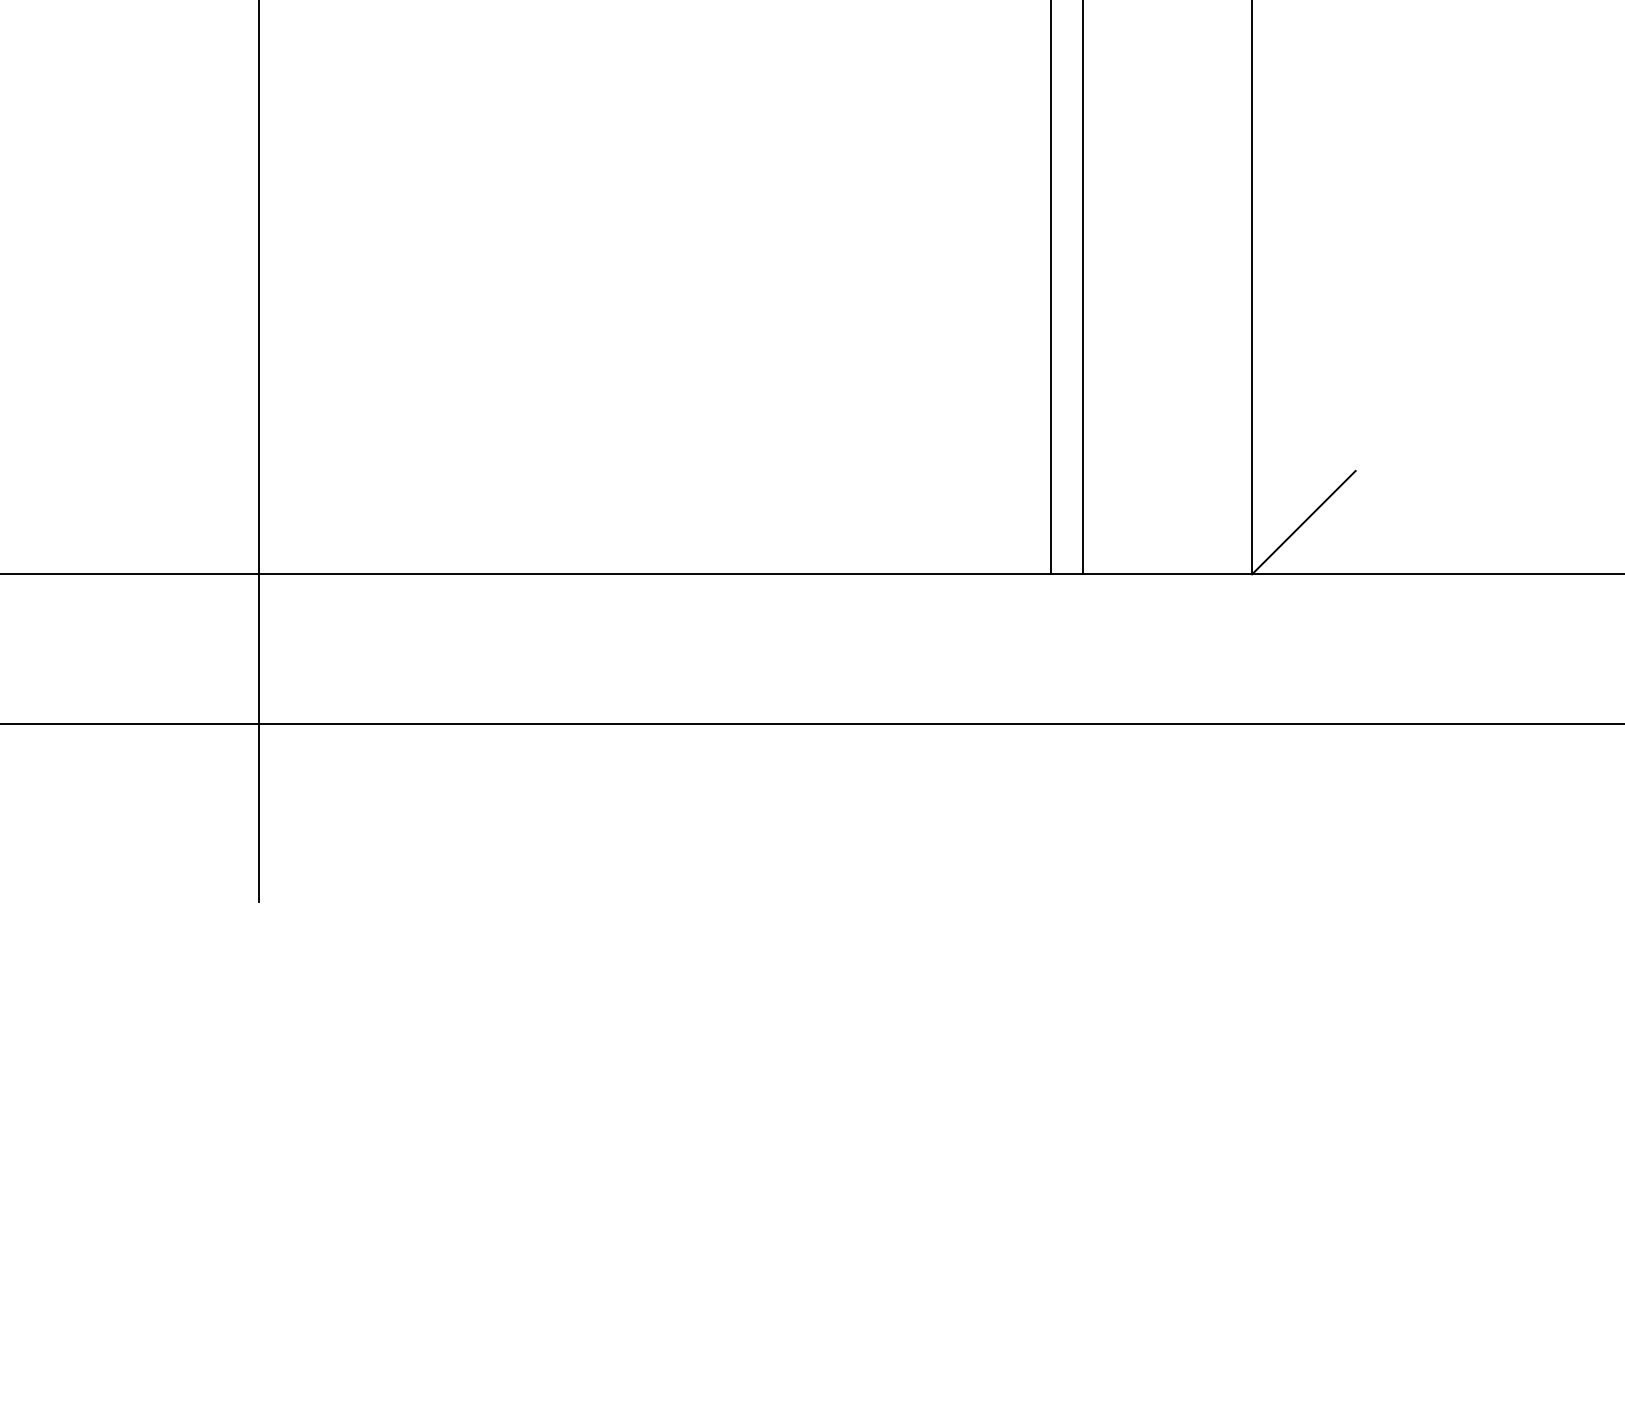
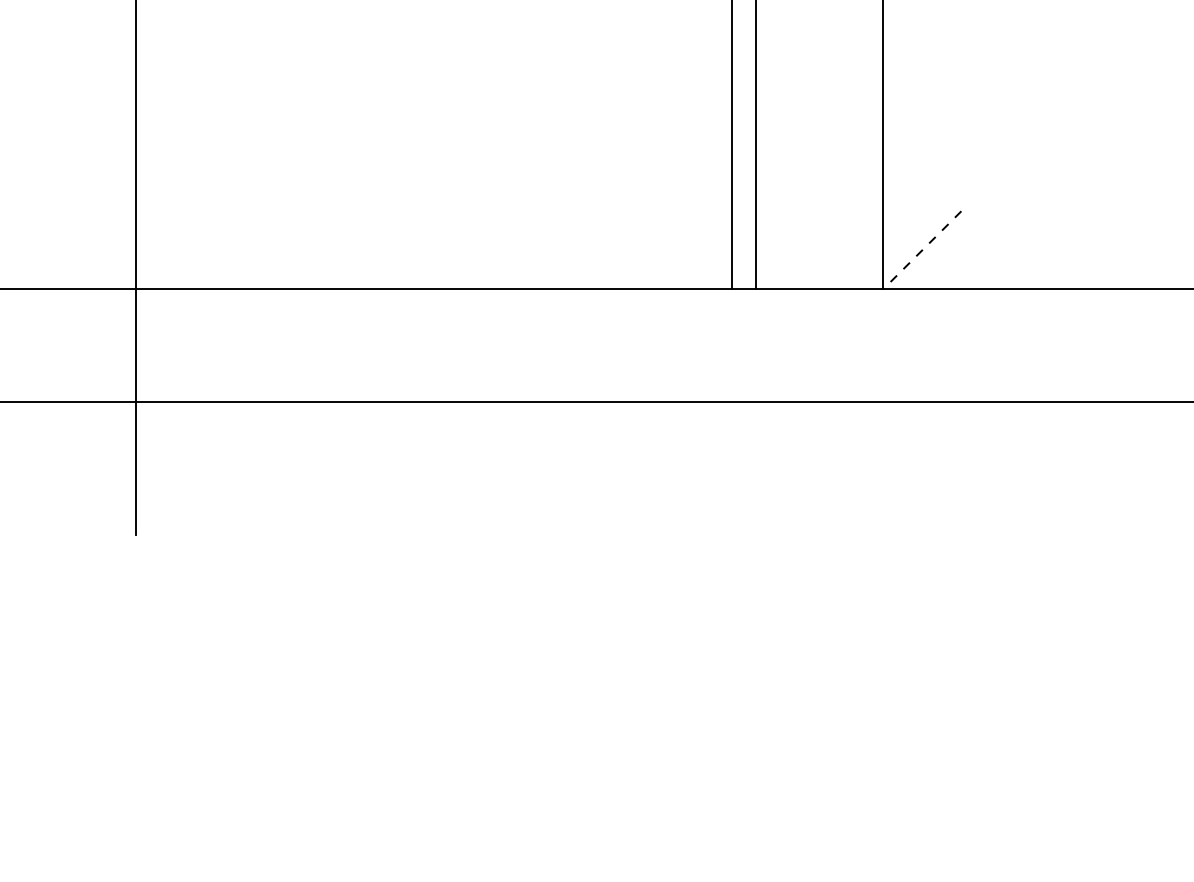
line: (1303, 523) -> (922, 250), solid -> dashed

